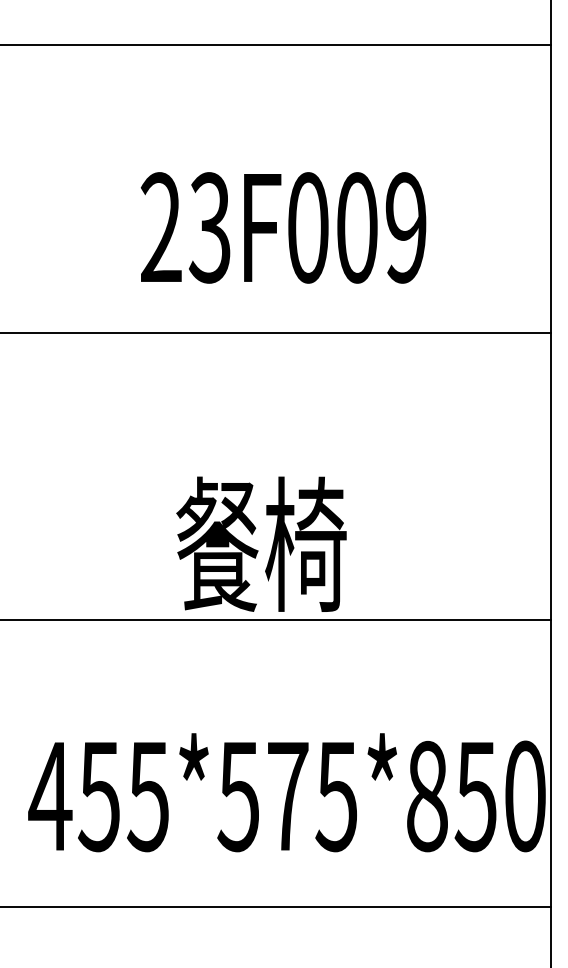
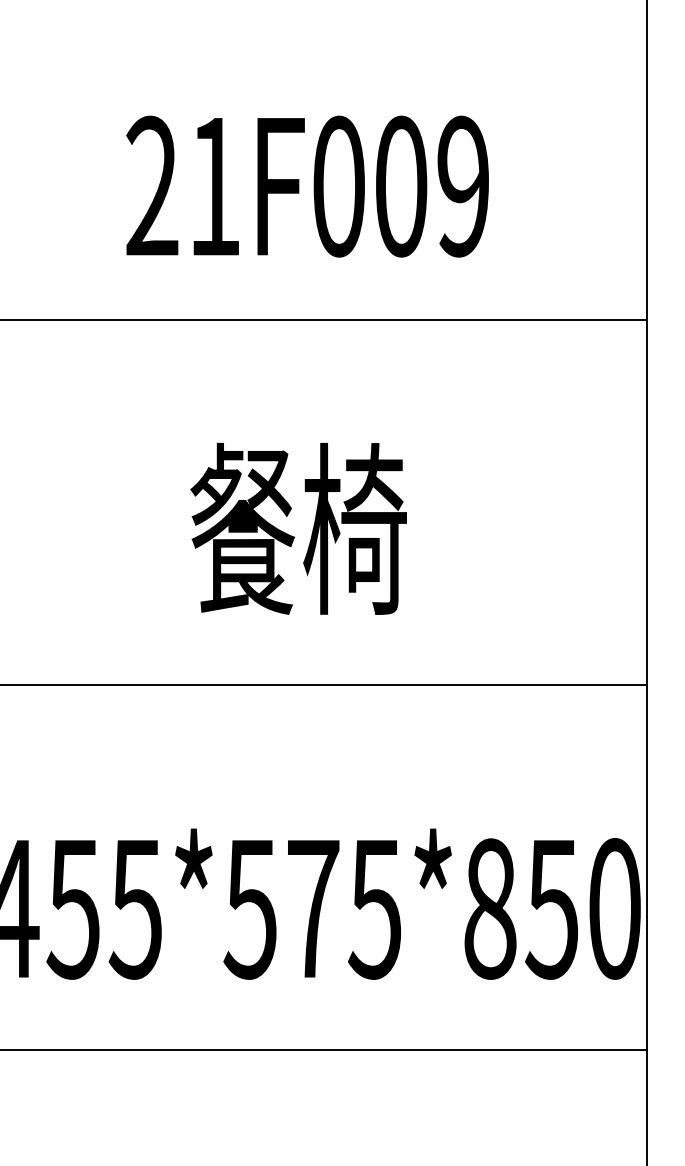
text: (209, 227) -> (213, 186), 23F009 -> 21F009
text: (261, 543) -> (298, 527), moved

